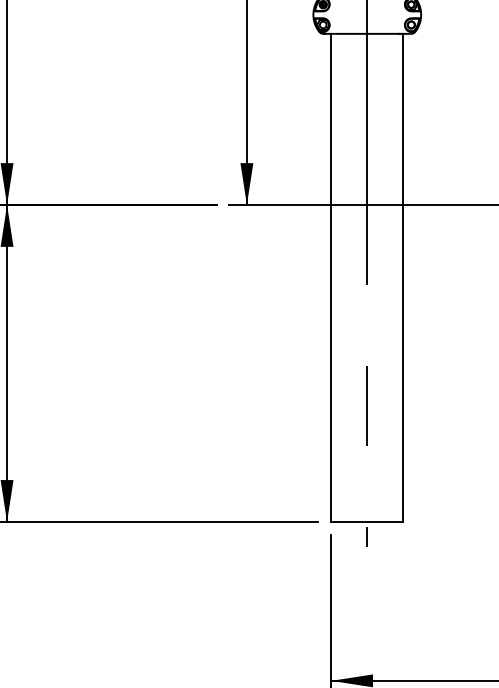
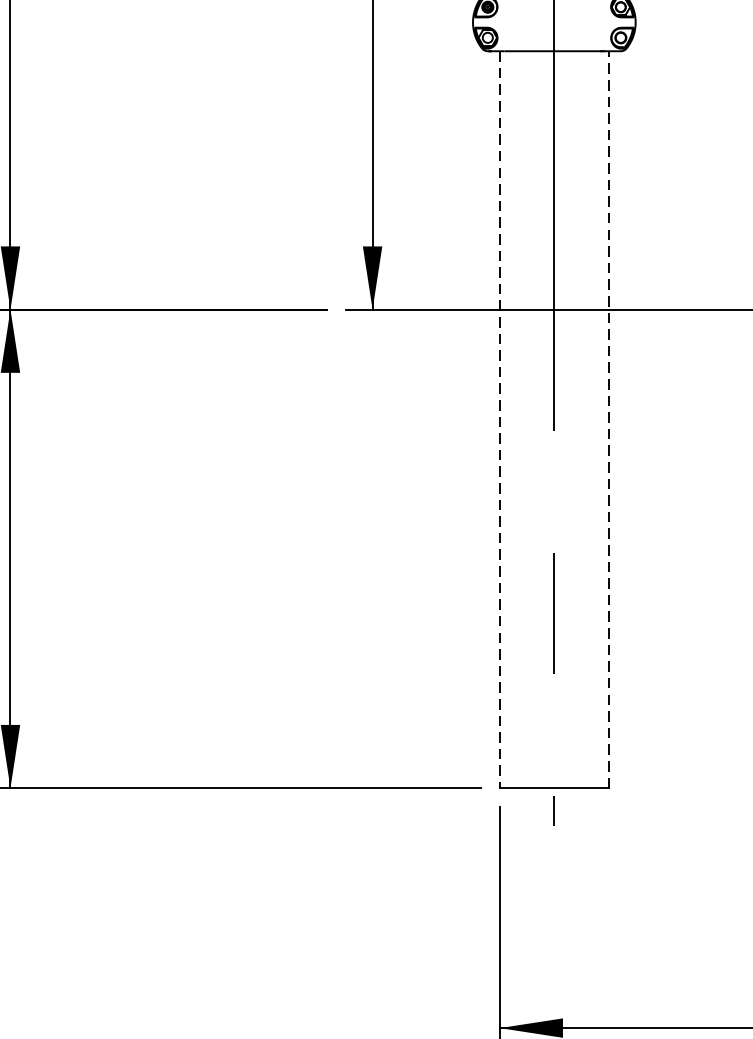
line: (403, 277) -> (609, 419), solid -> dashed
line: (331, 278) -> (500, 420), solid -> dashed

